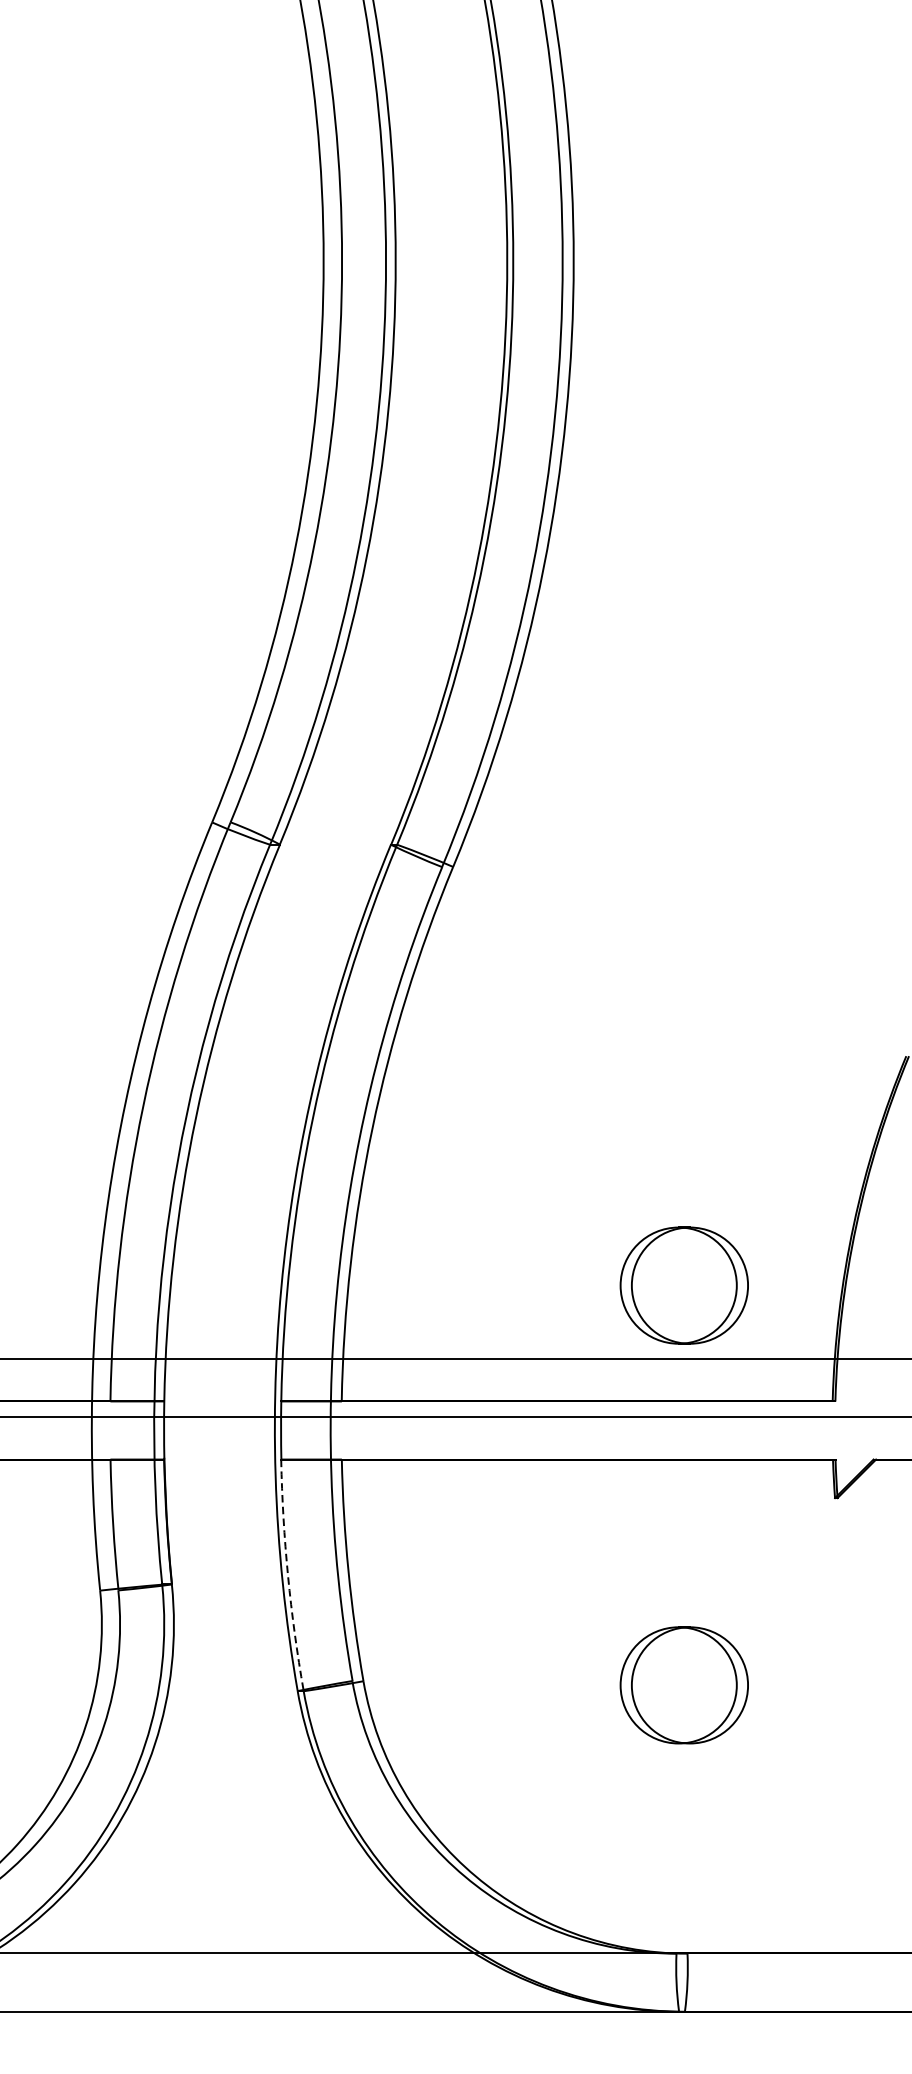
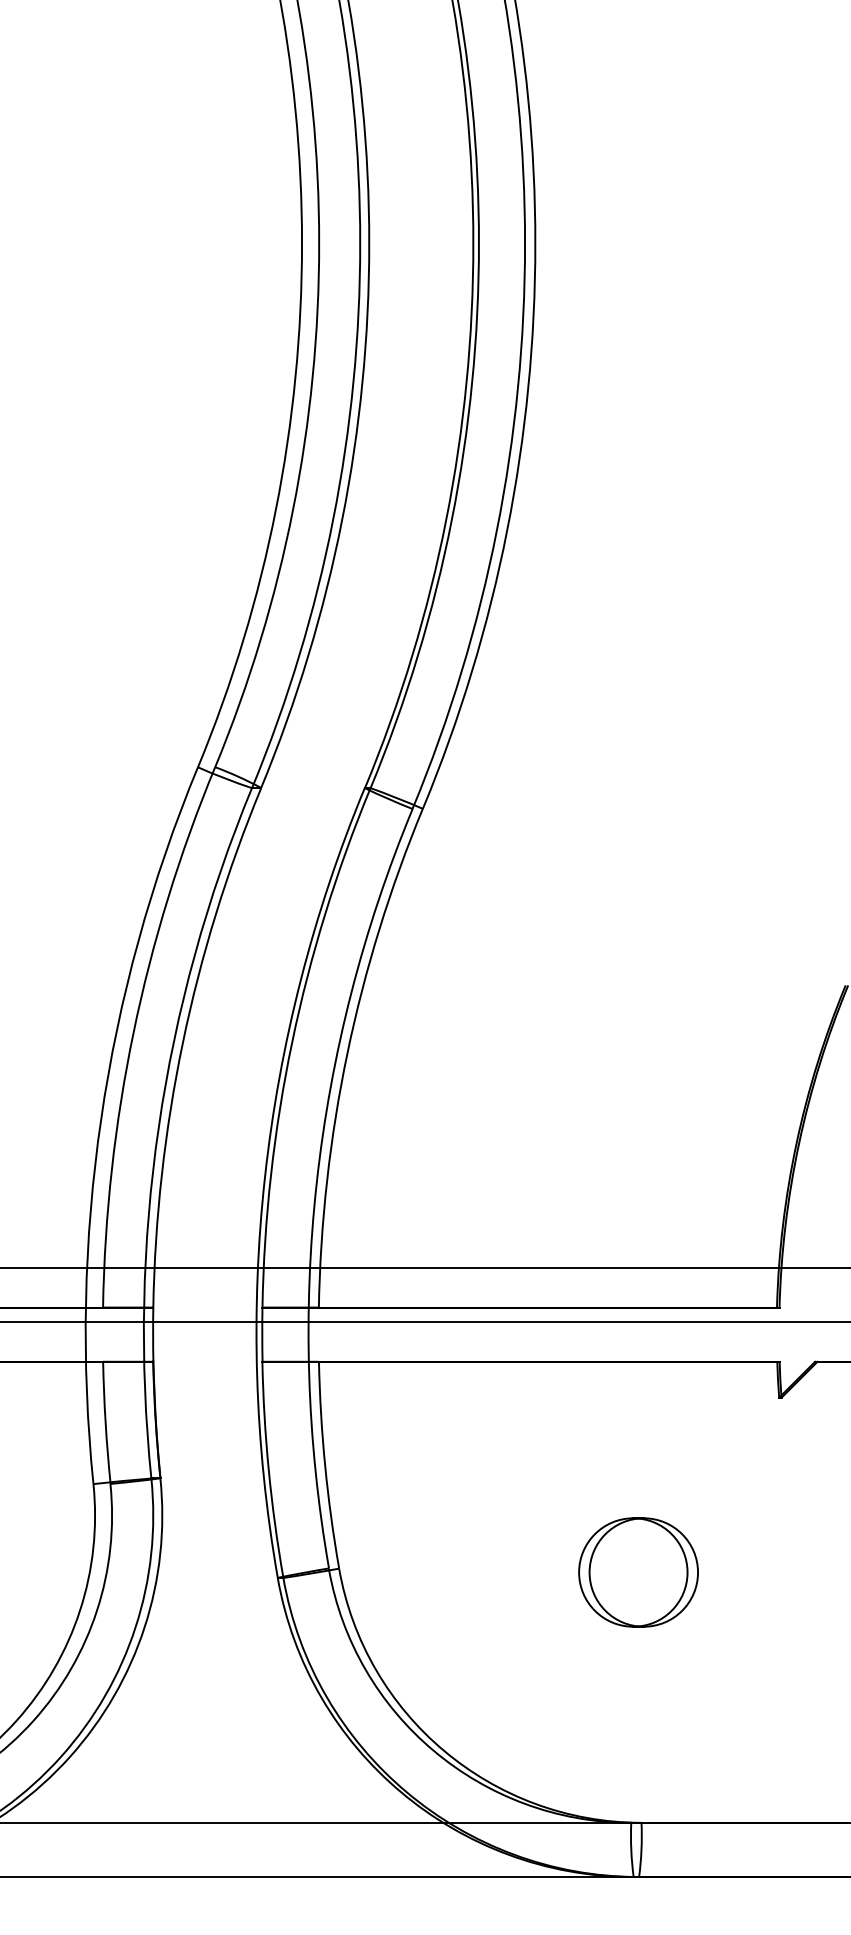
part: (684, 1285) -> (638, 1199), removed
arc: (287, 1576) -> (268, 1470), dashed -> solid

